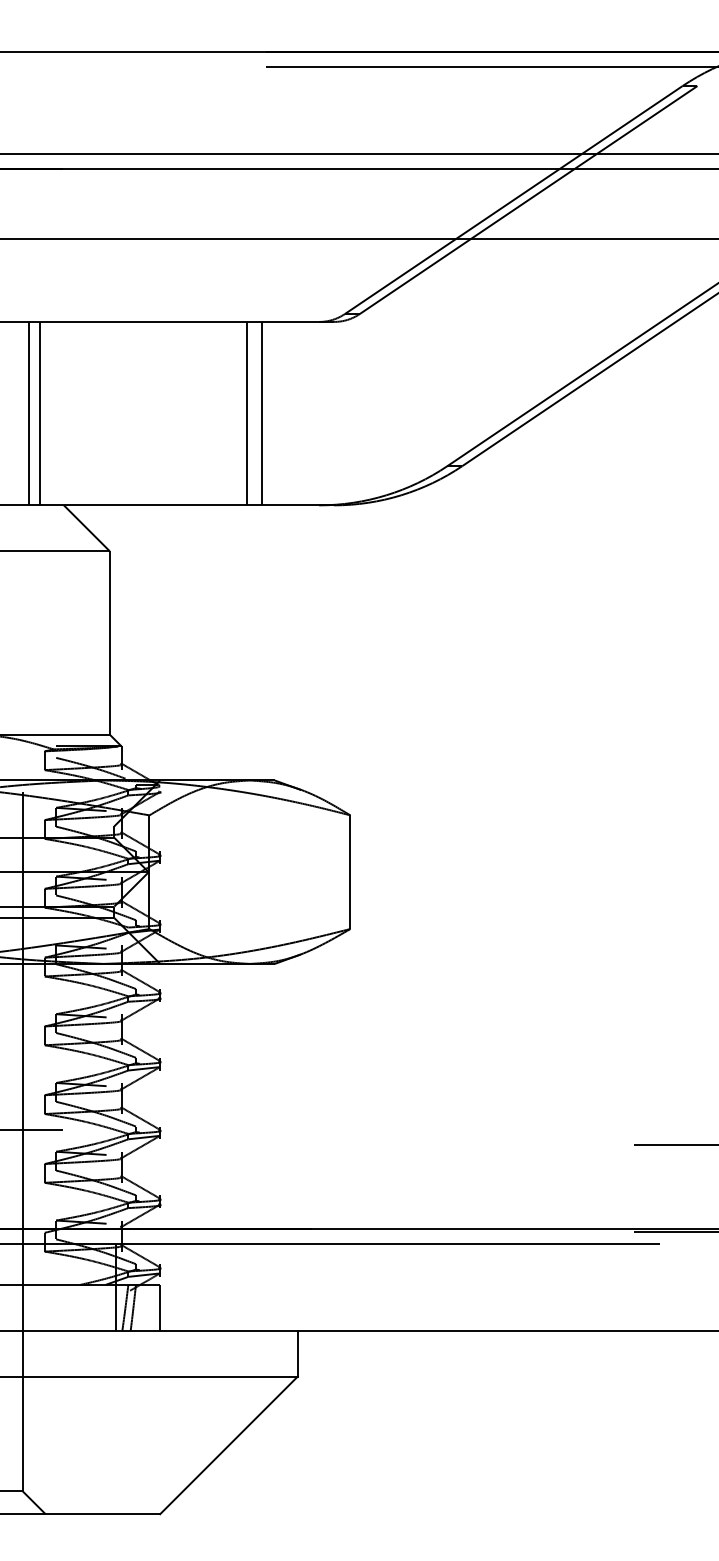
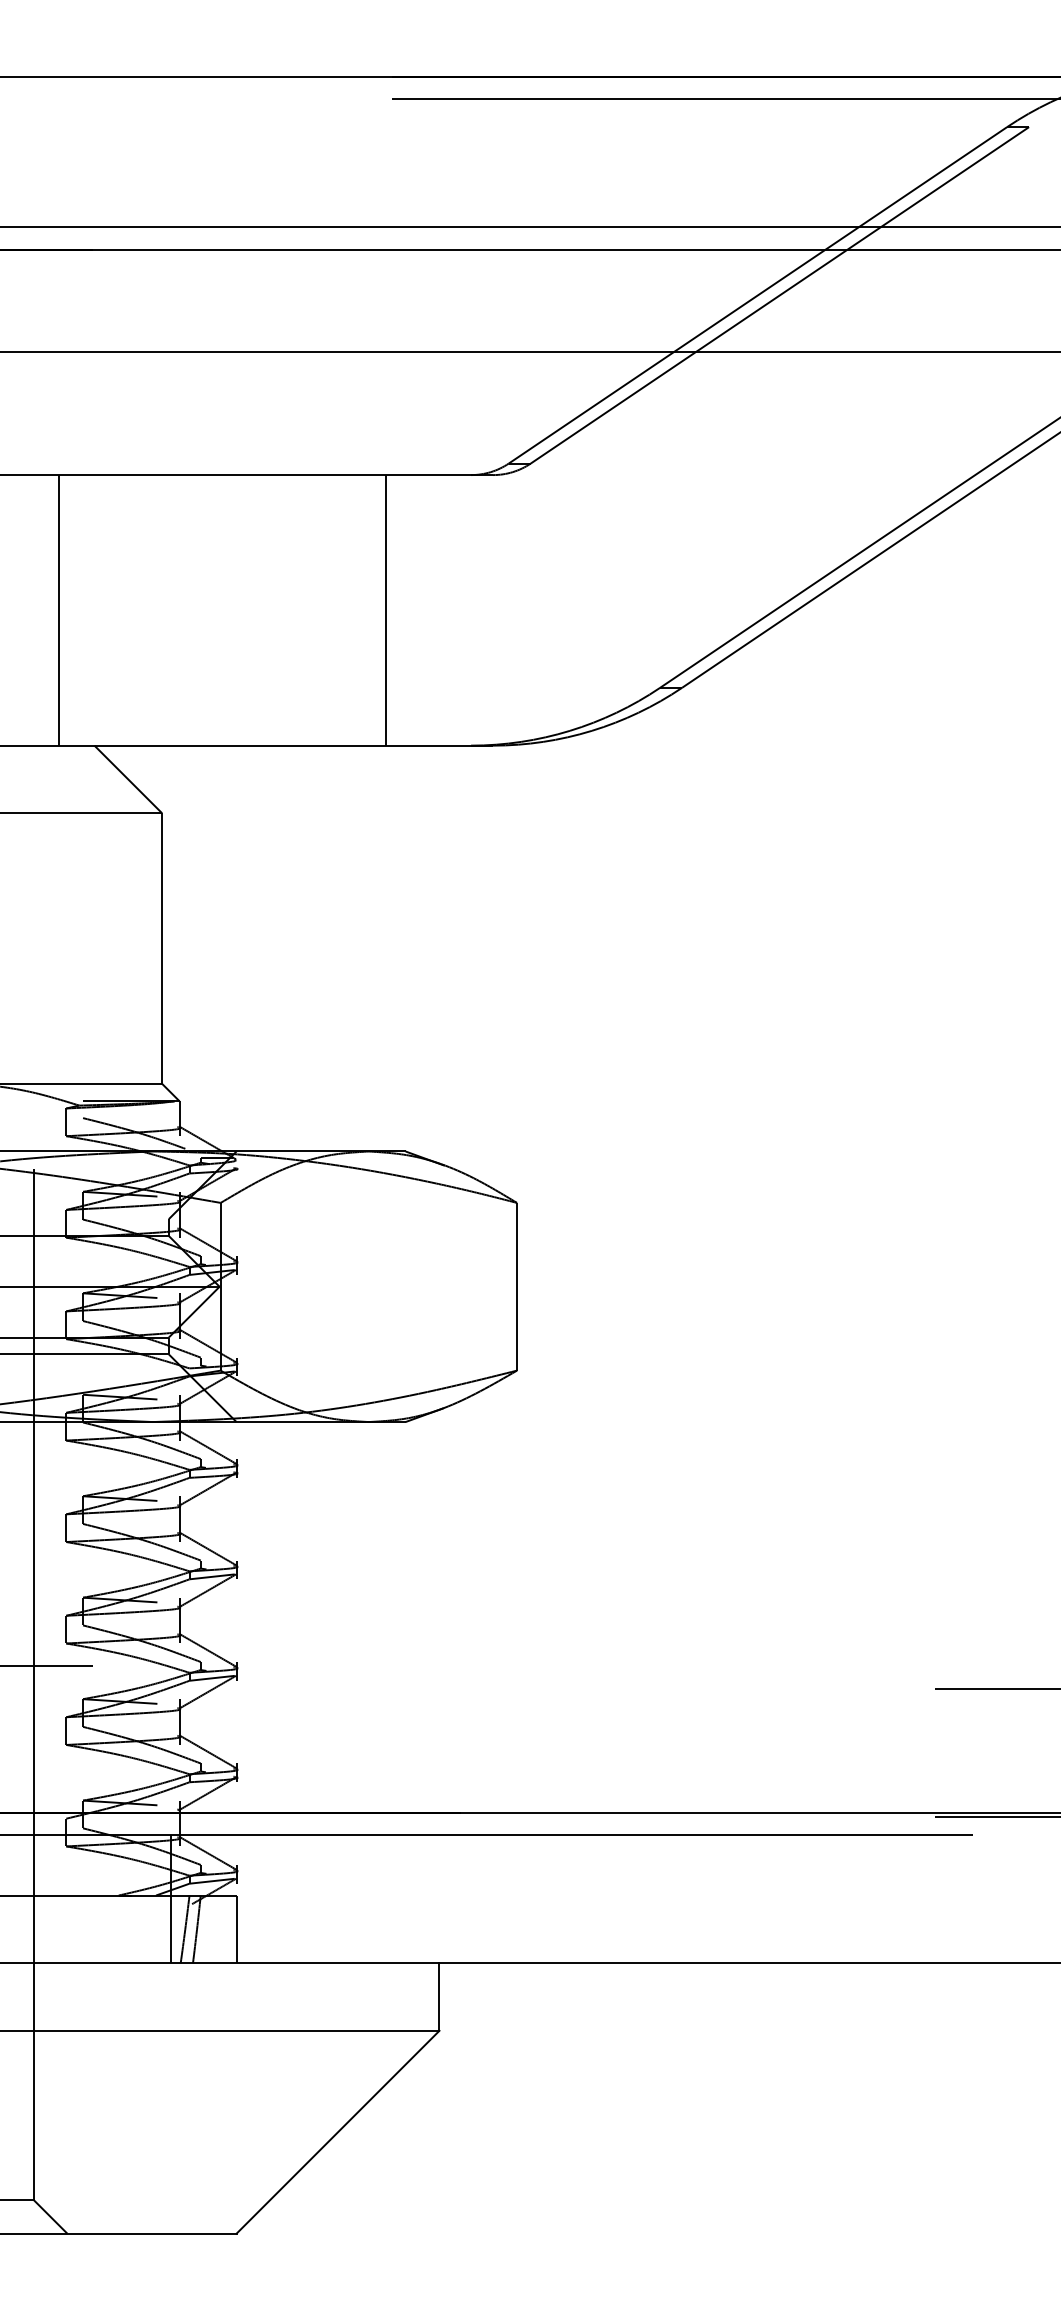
line: (28, 413) -> (42, 610), removed
line: (246, 413) -> (363, 610), removed

